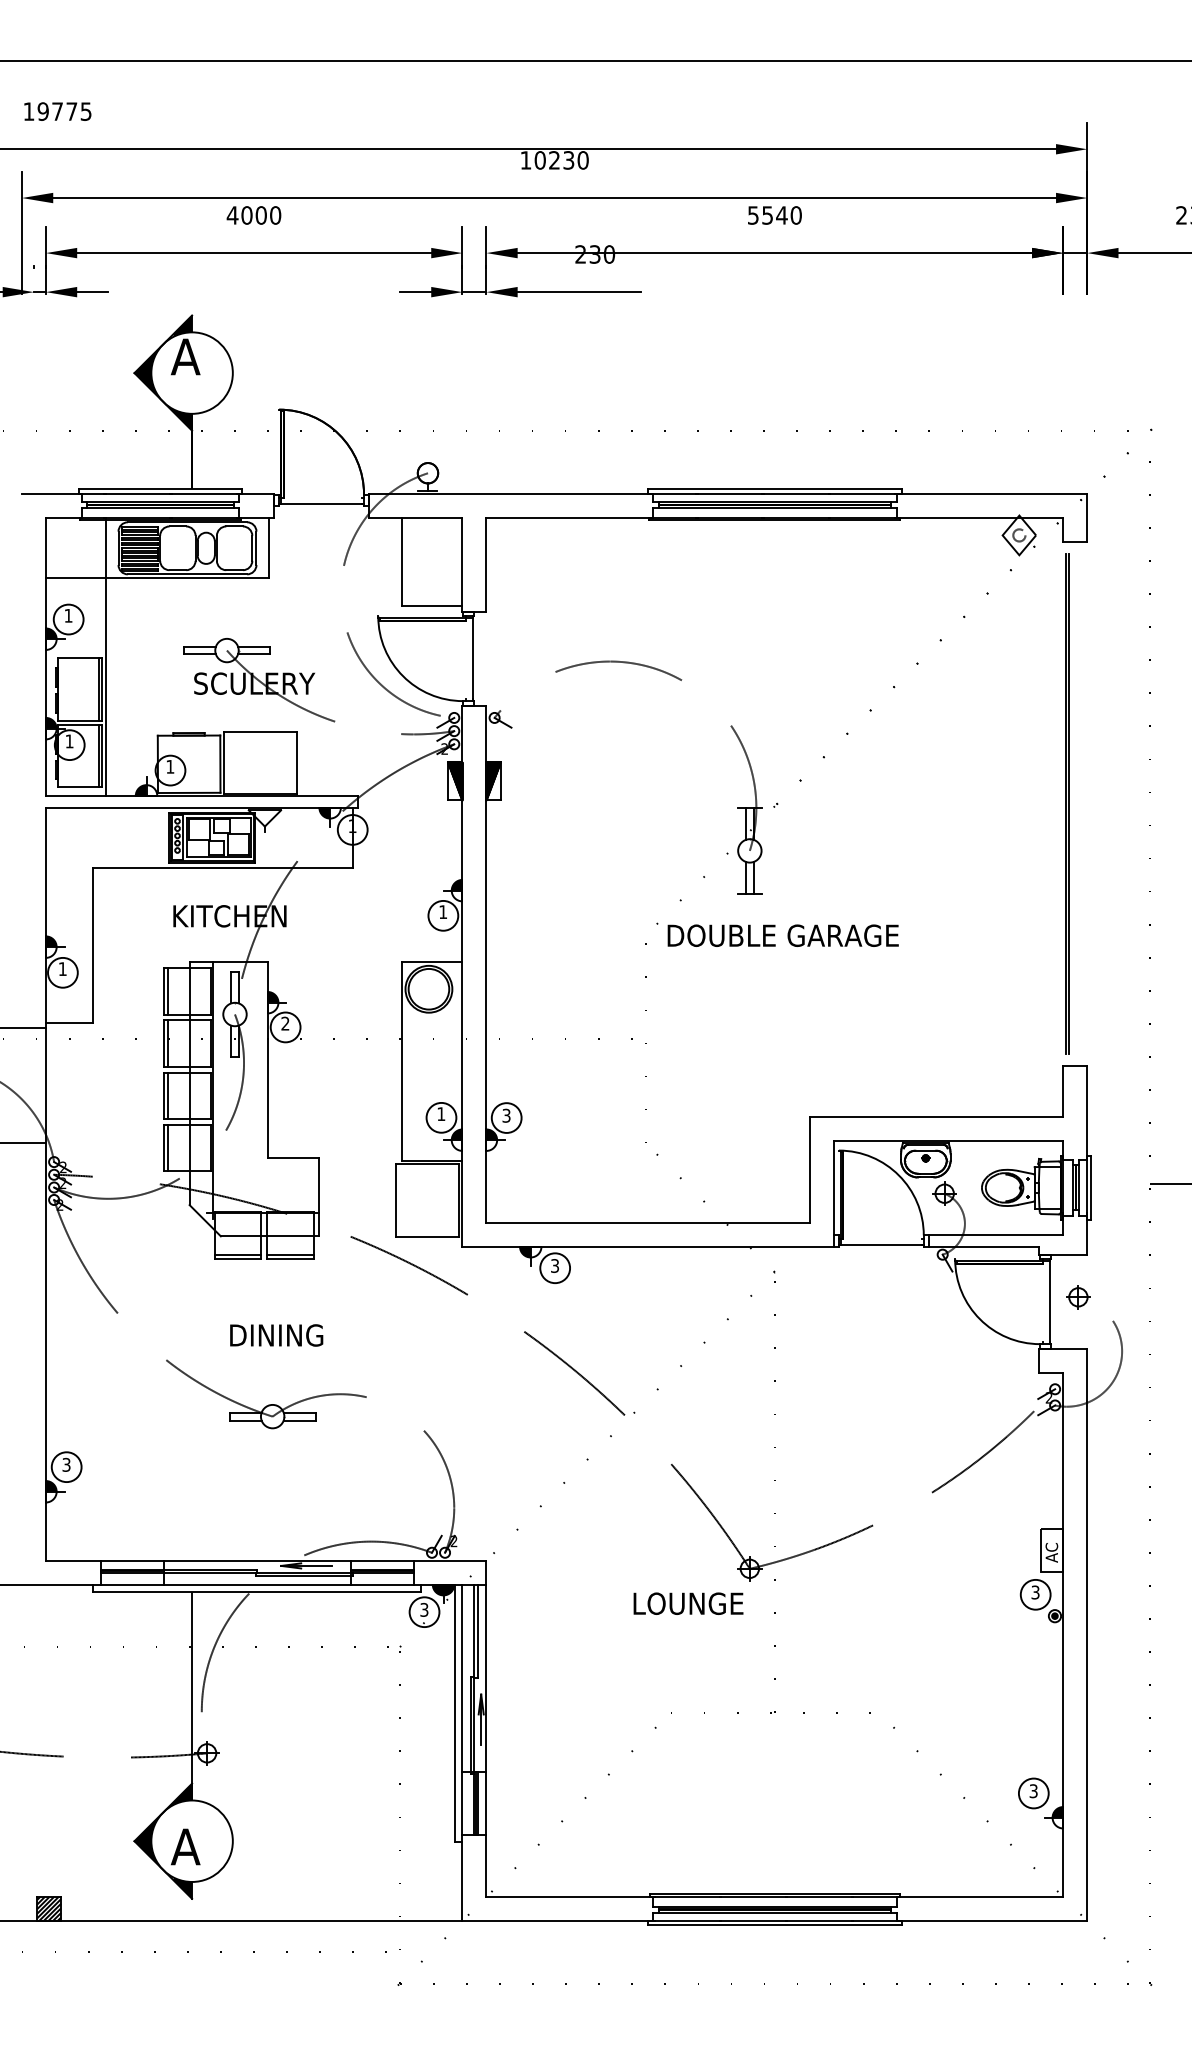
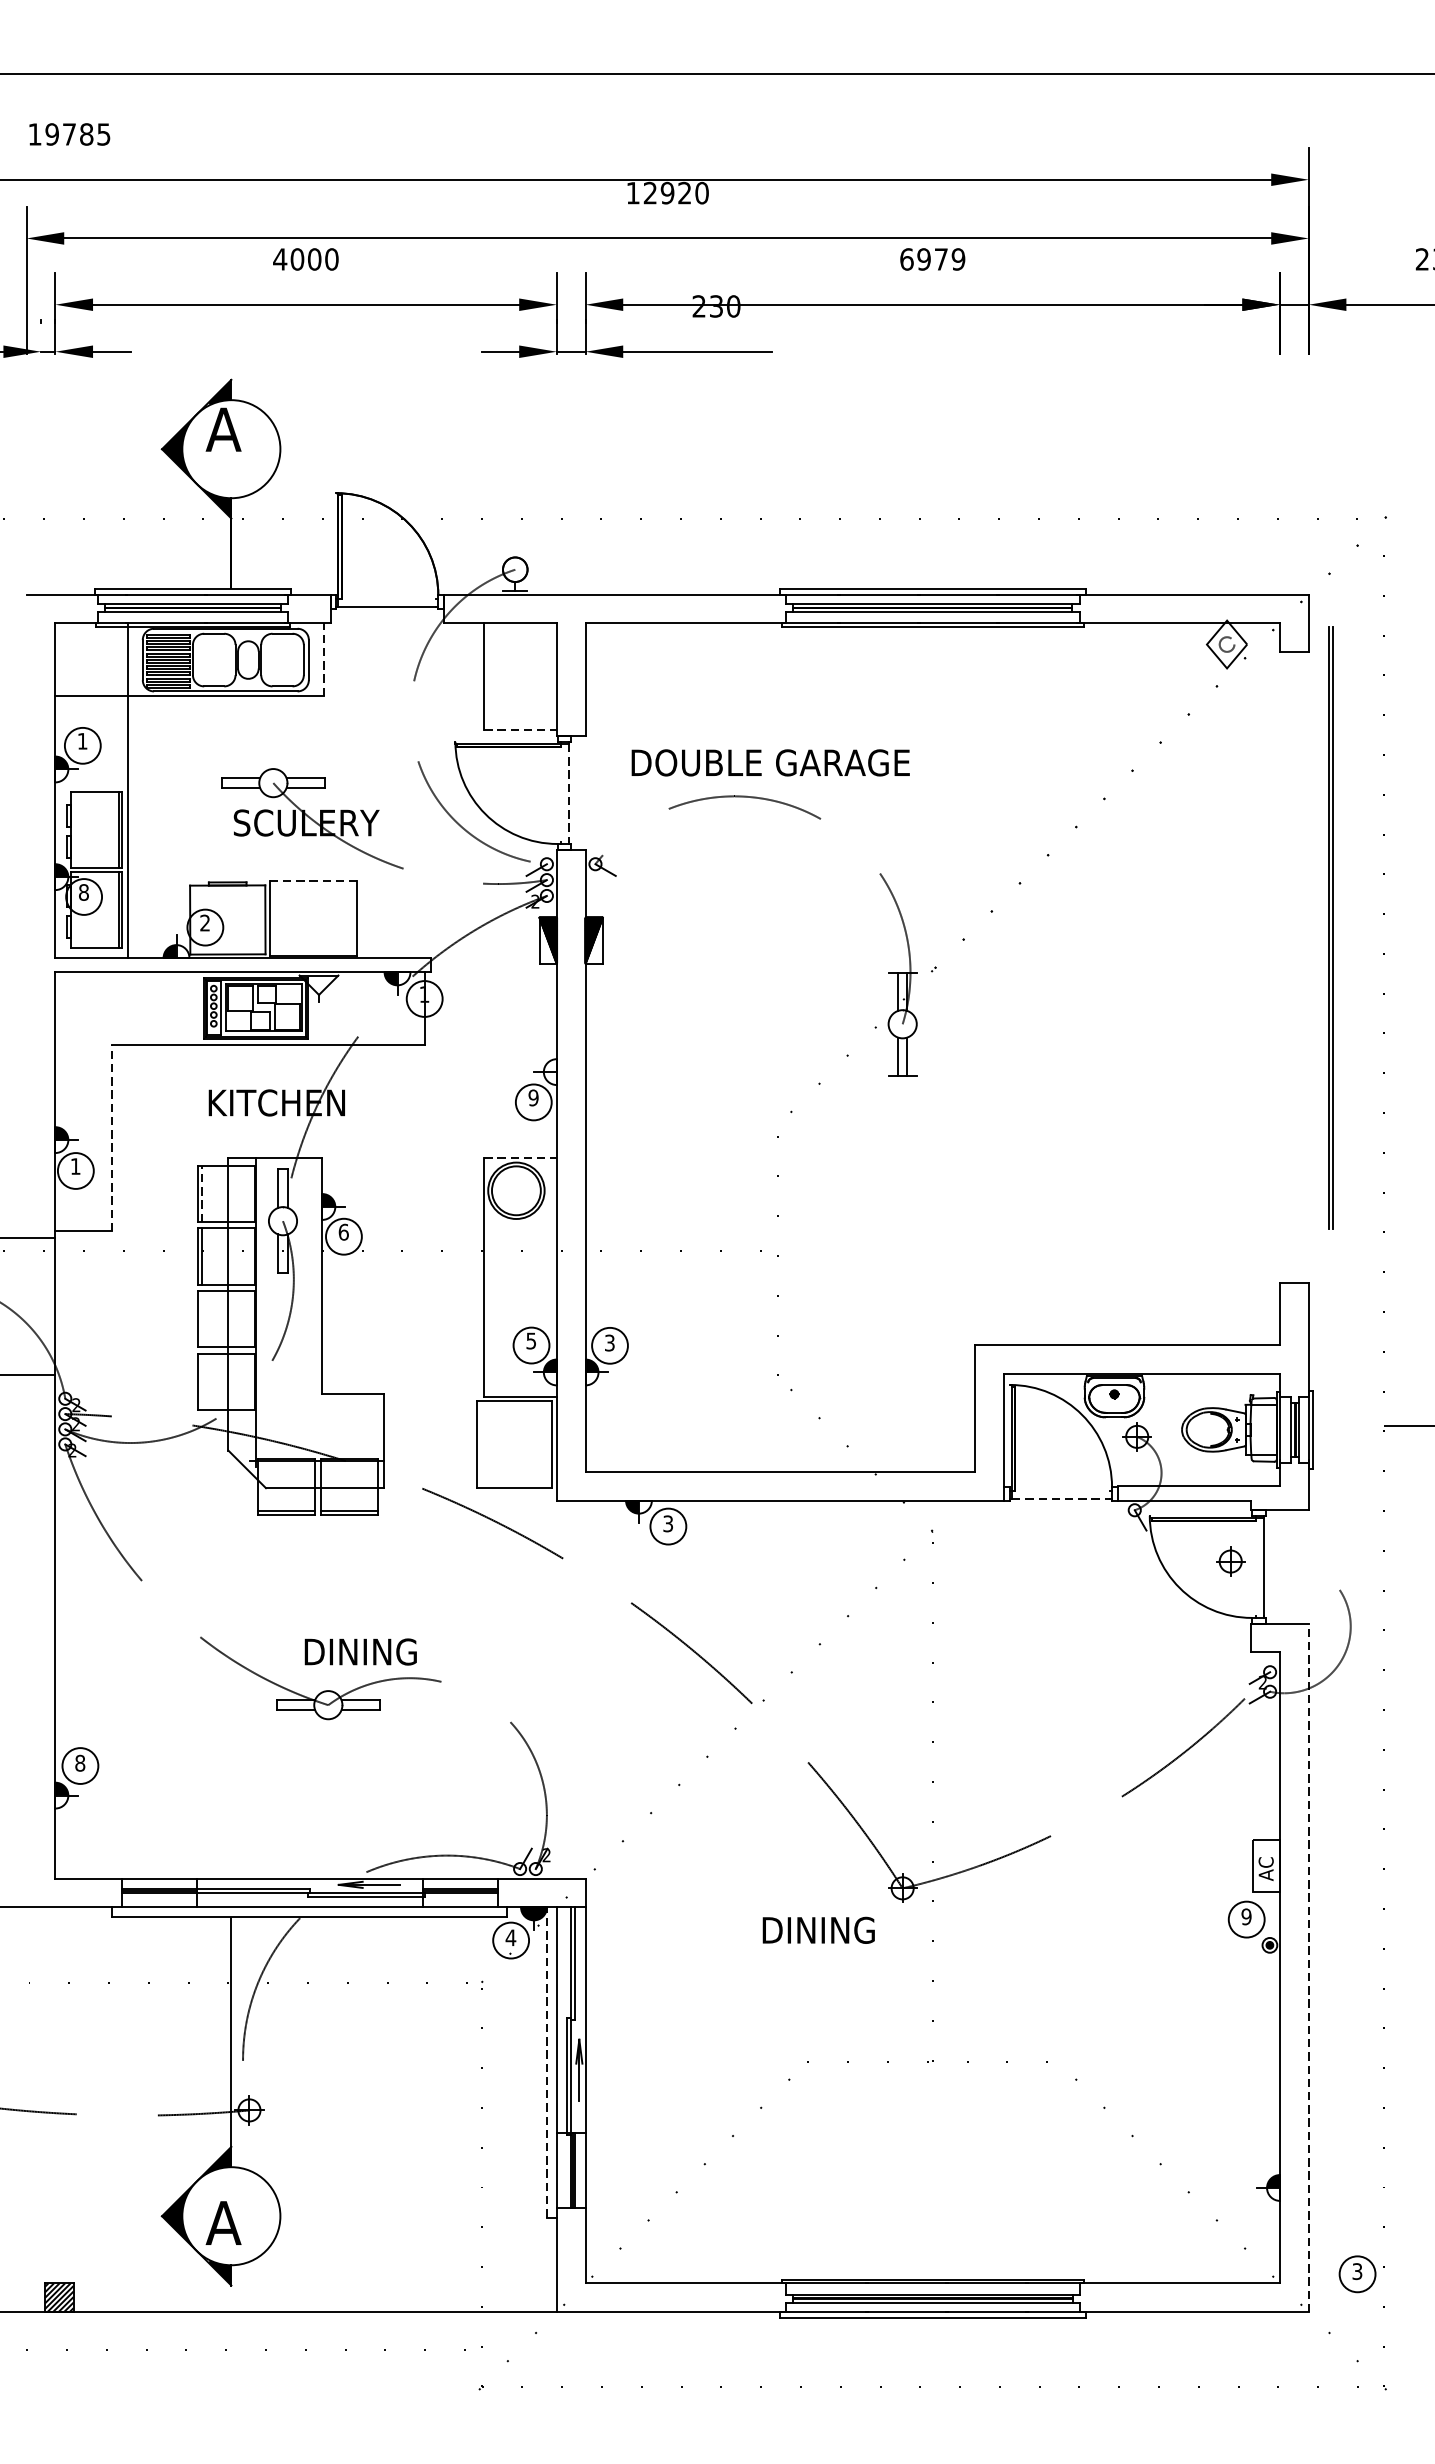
text: (71, 111) -> (86, 134), 19775 -> 19785
text: (554, 160) -> (667, 193), 10230 -> 12920
text: (774, 215) -> (932, 259), 5540 -> 6979
line: (269, 547) -> (324, 659), solid -> dashed
line: (432, 606) -> (520, 730), solid -> dashed
line: (472, 658) -> (568, 792), solid -> dashed
line: (260, 731) -> (313, 880), solid -> dashed
text: (69, 741) -> (83, 892), 1 -> 8
text: (170, 766) -> (205, 922), 1 -> 2
line: (1066, 803) -> (1329, 927), moved
fill: (456, 884) -> (549, 1064), removed
text: (443, 912) -> (533, 1098), 1 -> 9
text: (782, 935) -> (769, 762), moved
line: (92, 945) -> (111, 1138), solid -> dashed
line: (432, 961) -> (520, 1157), solid -> dashed
line: (168, 991) -> (202, 1193), solid -> dashed
text: (285, 1023) -> (343, 1232), 2 -> 6
line: (168, 1095) -> (202, 1318), removed
text: (441, 1114) -> (531, 1341), 1 -> 5
line: (168, 1147) -> (202, 1381), removed
line: (881, 1245) -> (1061, 1499), solid -> dashed
part: (1078, 1297) -> (1230, 1561), moved
text: (276, 1335) -> (360, 1652), moved
text: (66, 1464) -> (80, 1762), 3 -> 8
text: (1035, 1592) -> (1246, 1916), 3 -> 9
text: (689, 1603) -> (830, 1930), LOUNGE -> DINING
text: (424, 1609) -> (511, 1937), 3 -> 4
line: (1087, 1634) -> (1309, 1967), solid -> dashed
line: (454, 1713) -> (547, 2062), solid -> dashed
part: (1033, 1793) -> (1357, 2274), moved

